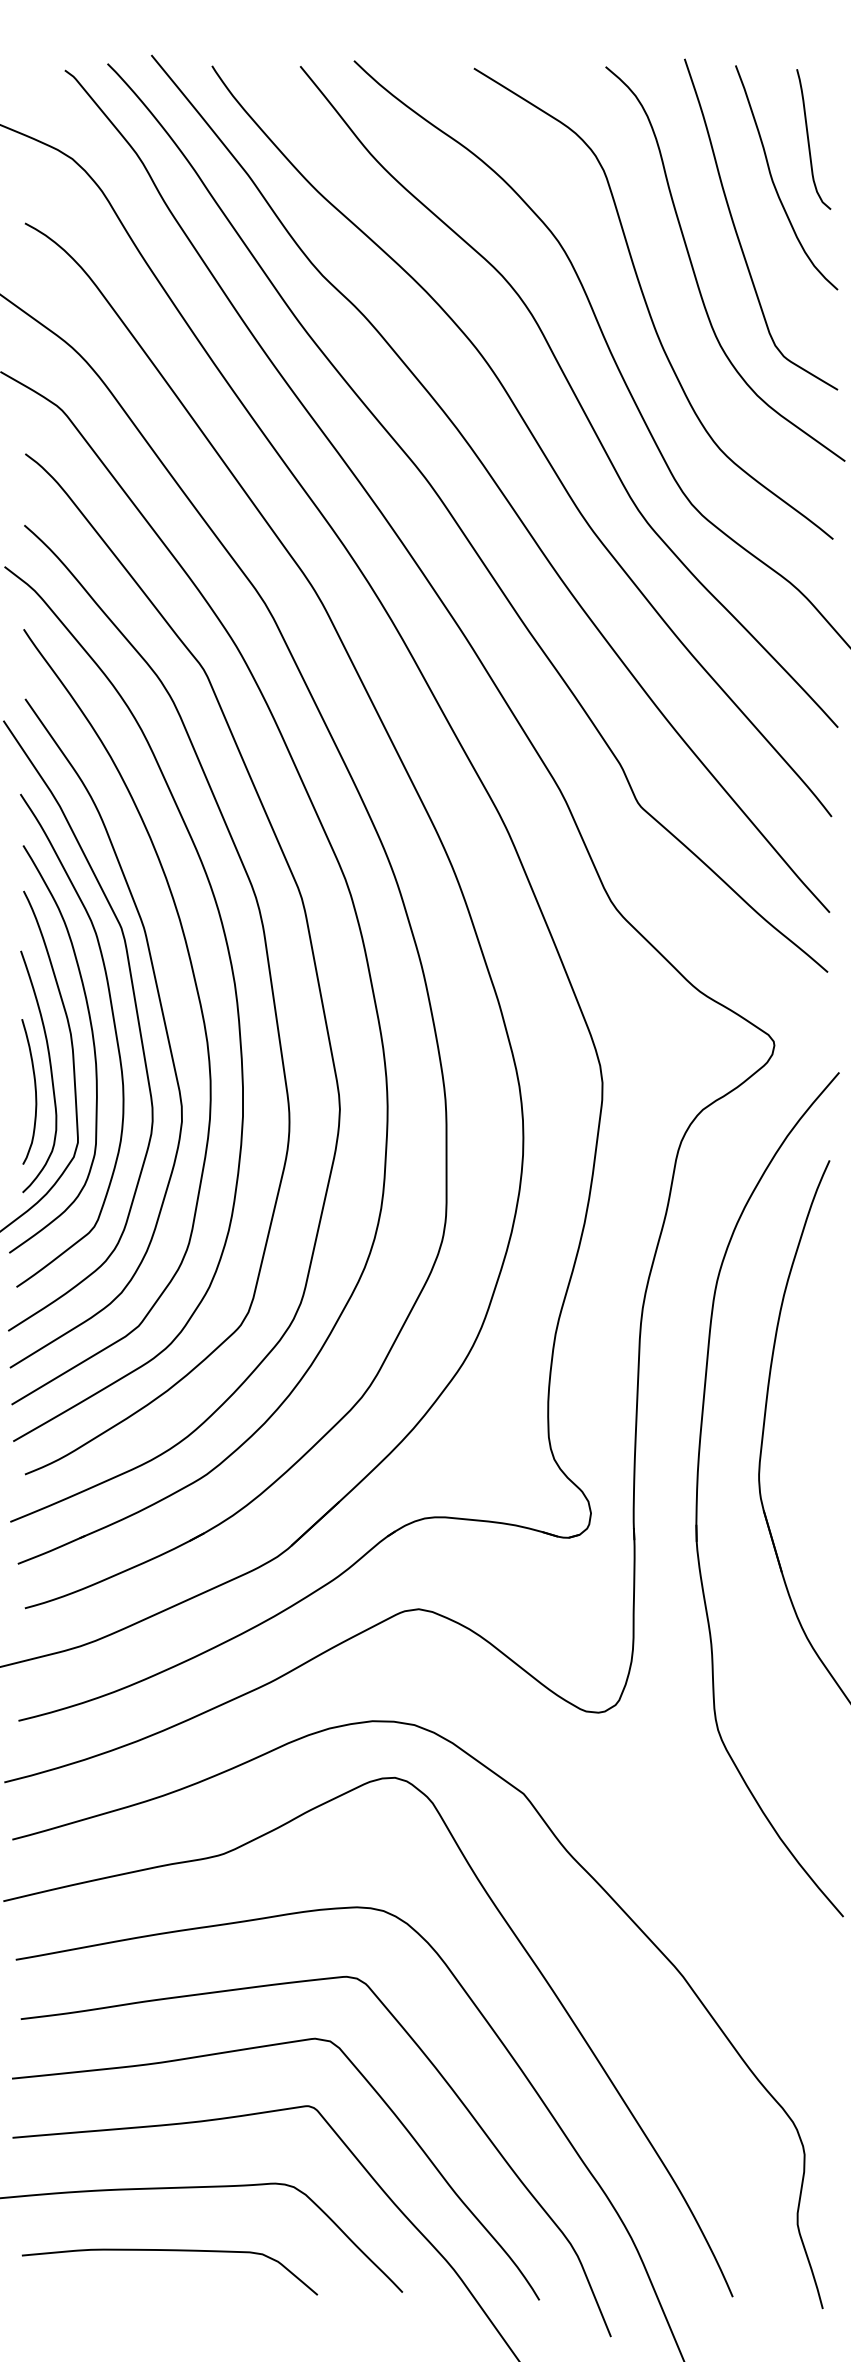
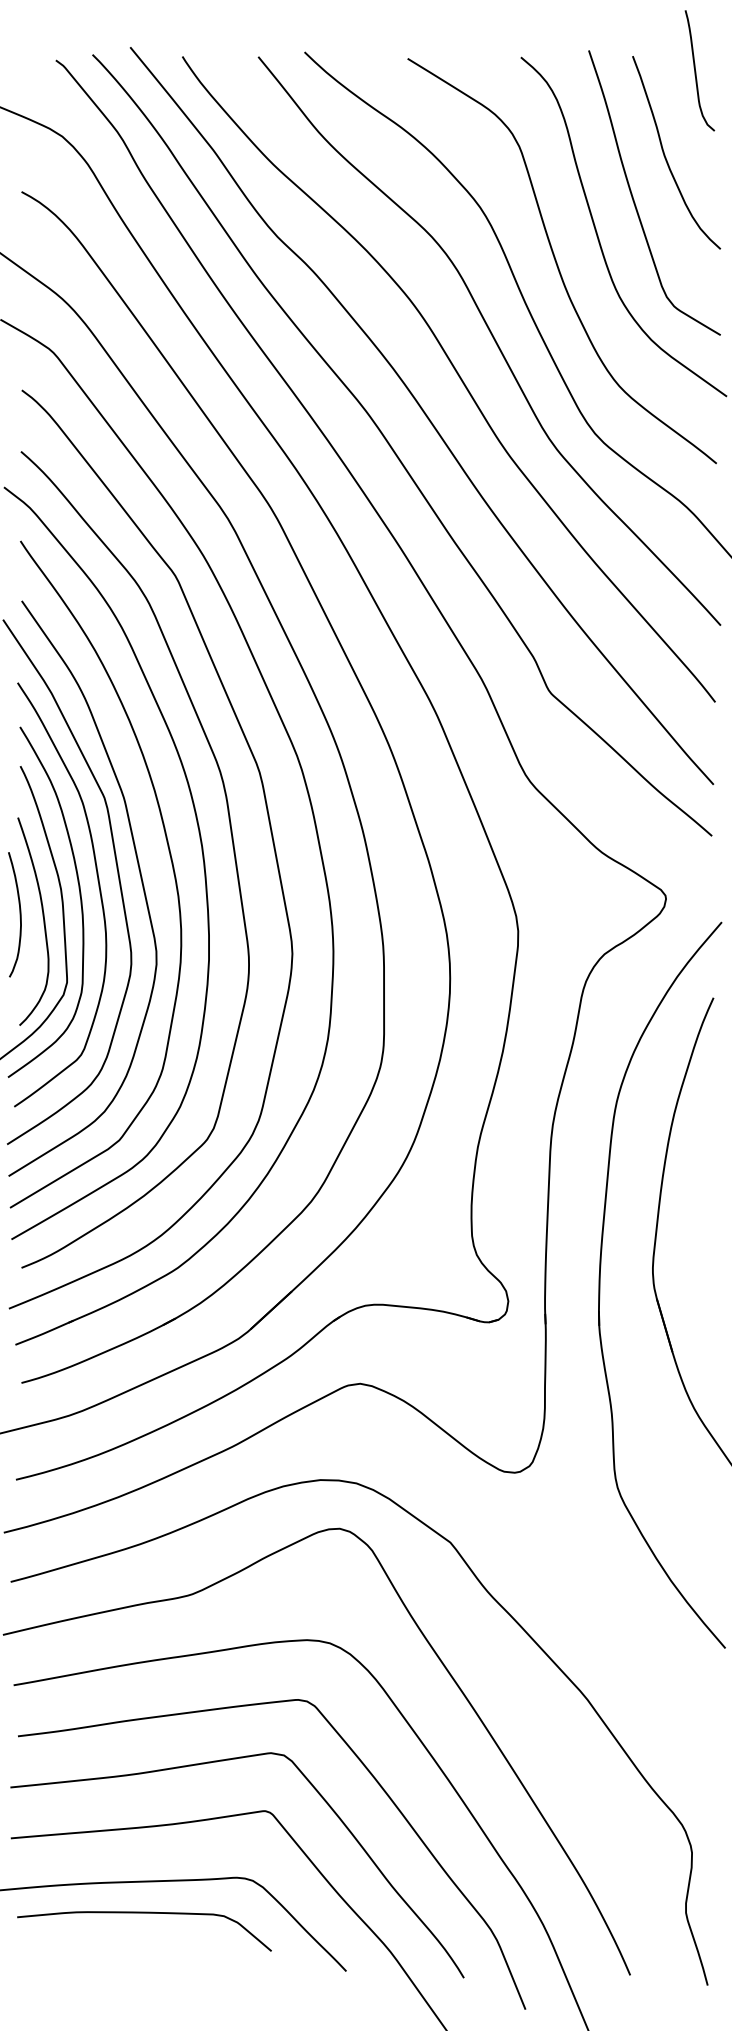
curve: (809, 139) -> (696, 70), moved
curve: (34, 1089) -> (19, 912), moved
curve: (169, 2251) -> (144, 1913), moved

